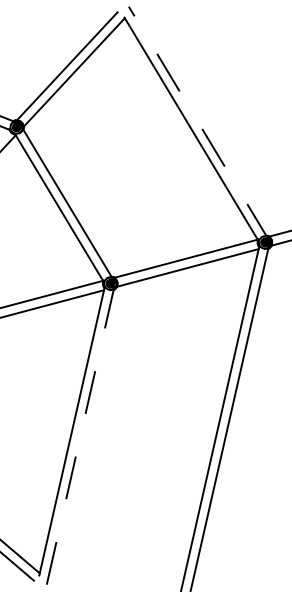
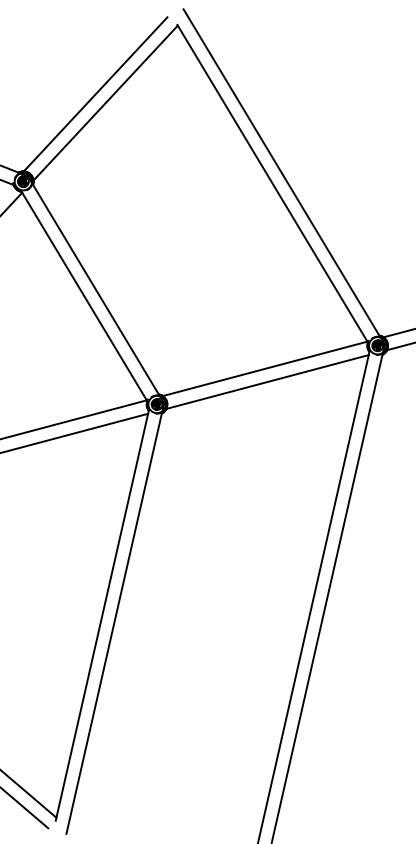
line: (198, 123) -> (283, 176), dashed -> solid
line: (81, 433) -> (115, 618), dashed -> solid

